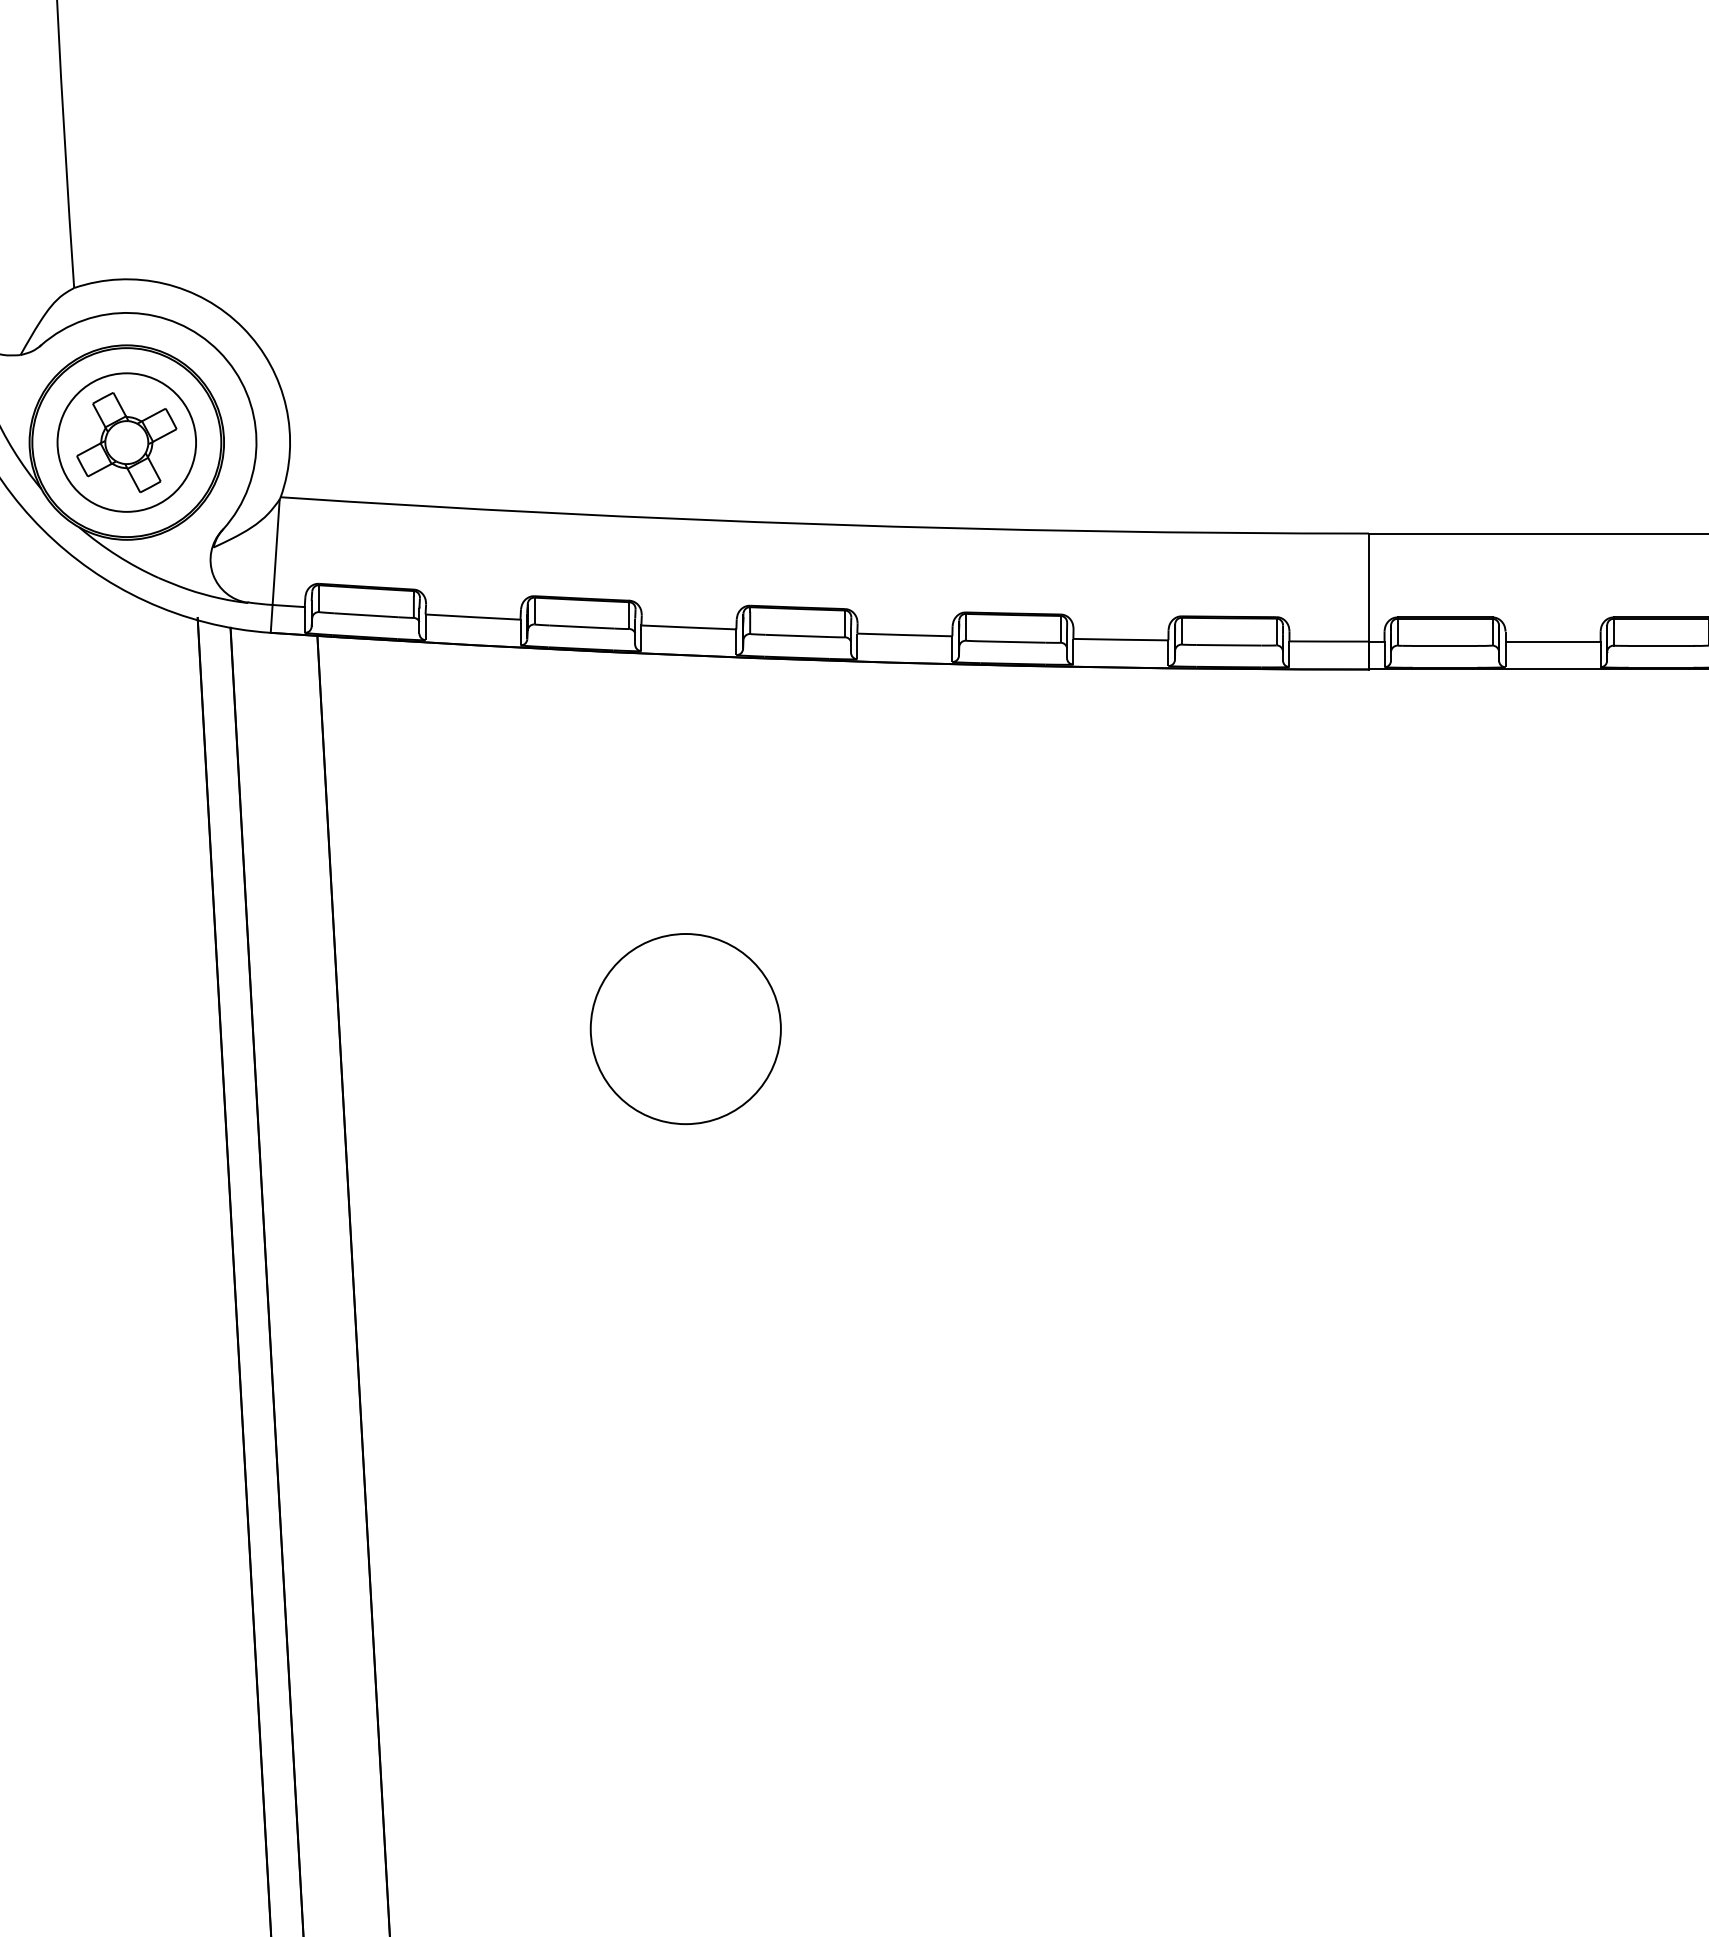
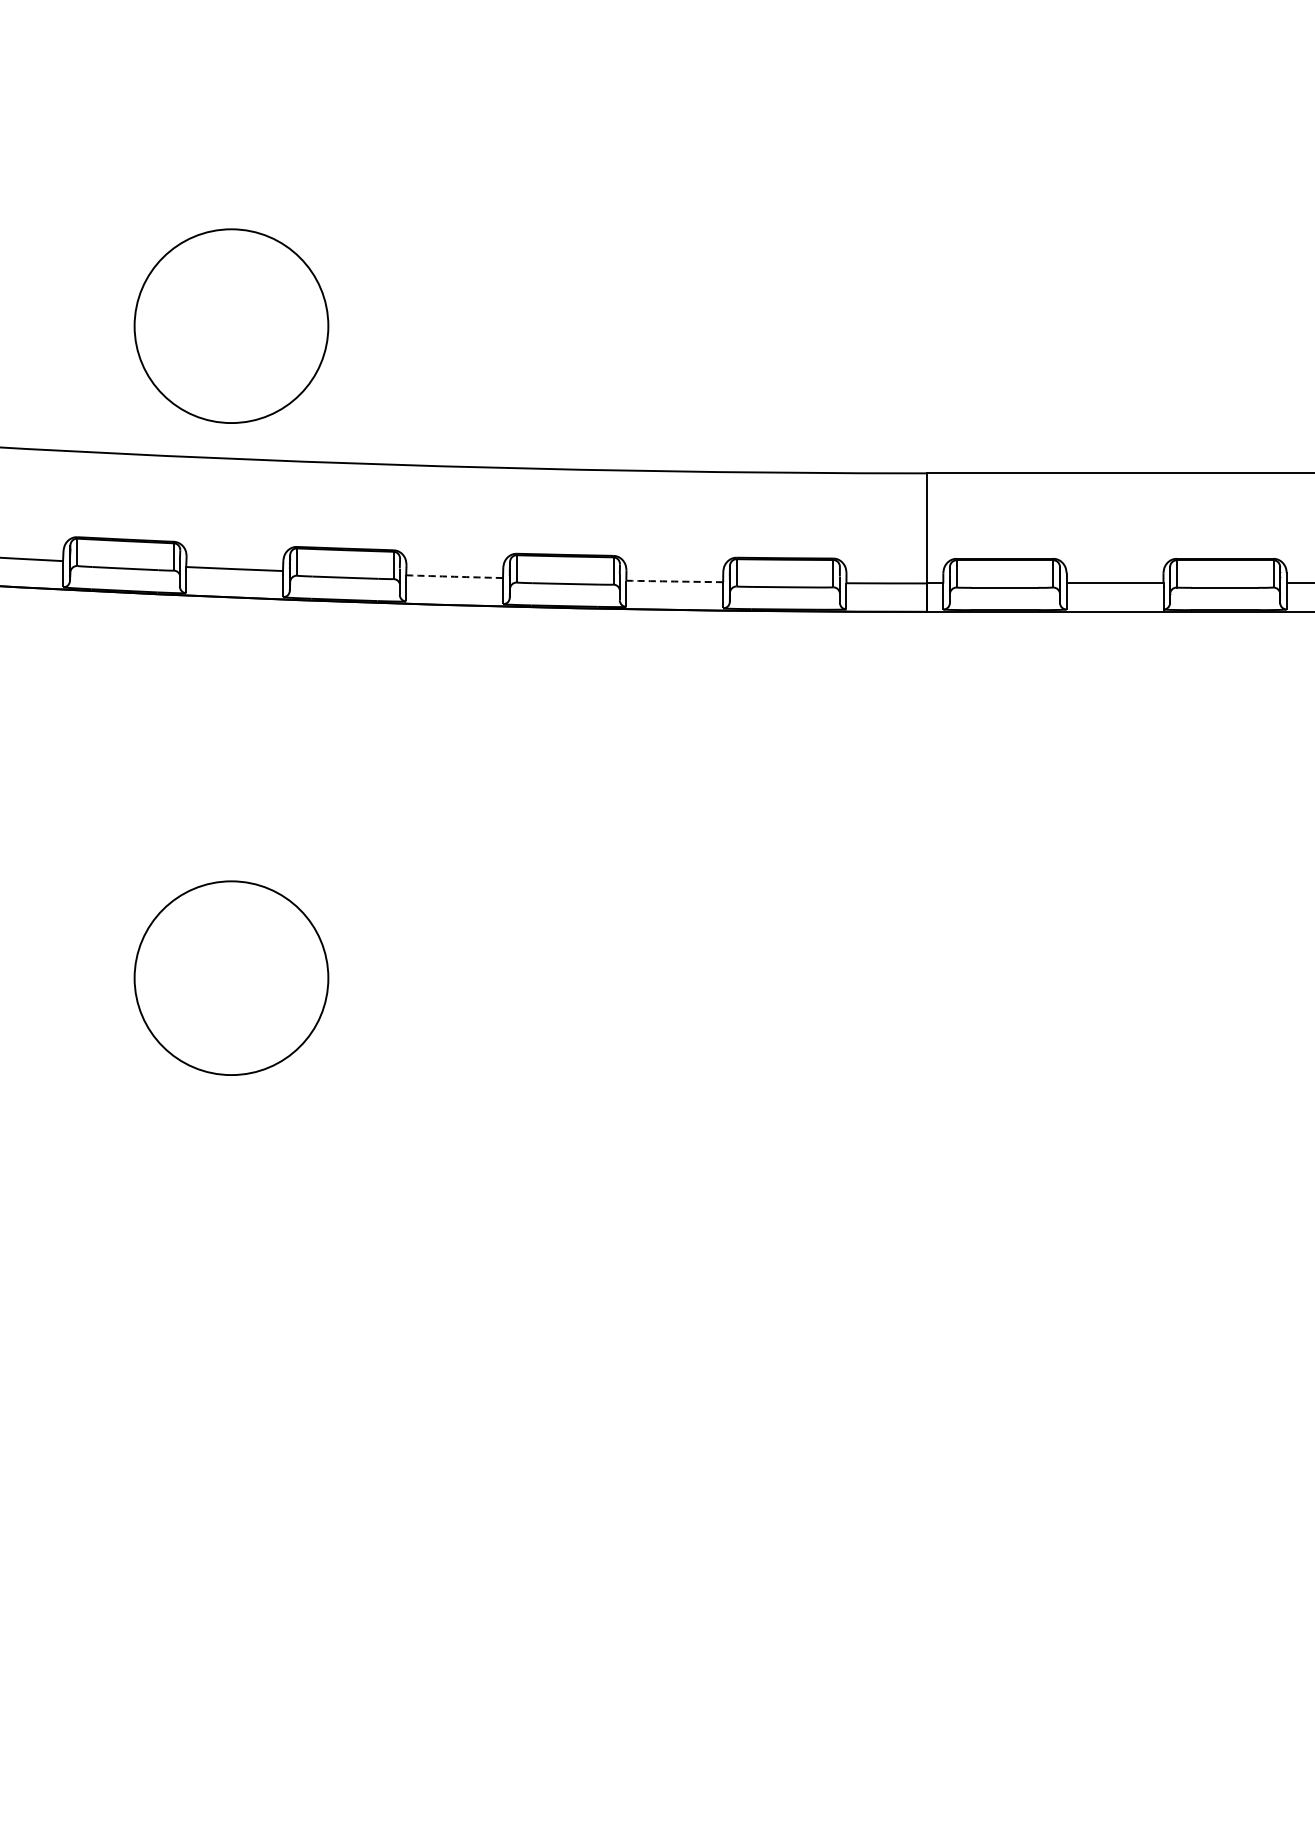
circle: (685, 389) -> (231, 326), added
arc: (904, 635) -> (454, 577), solid -> dashed
arc: (1120, 639) -> (674, 581), solid -> dashed

